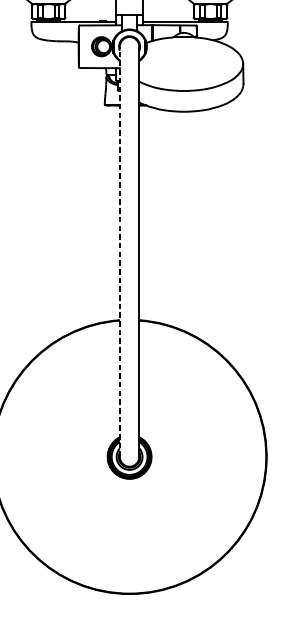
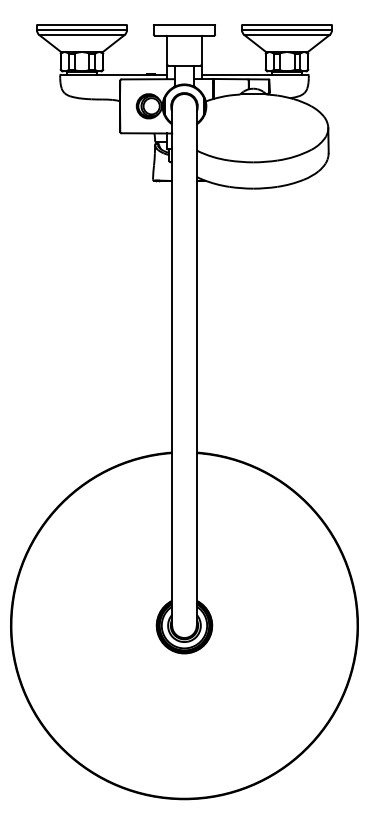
line: (120, 252) -> (172, 366), dashed -> solid

